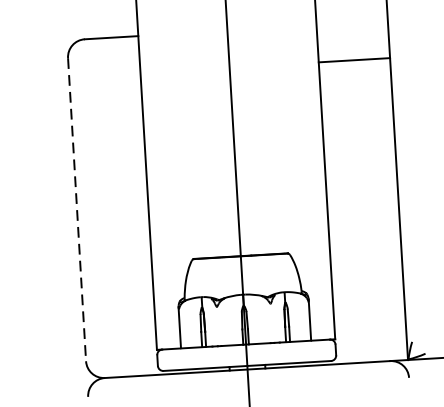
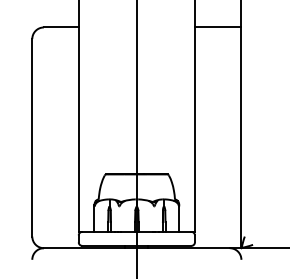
line: (353, 60) -> (217, 27), moved
line: (77, 209) -> (32, 137), dashed -> solid

